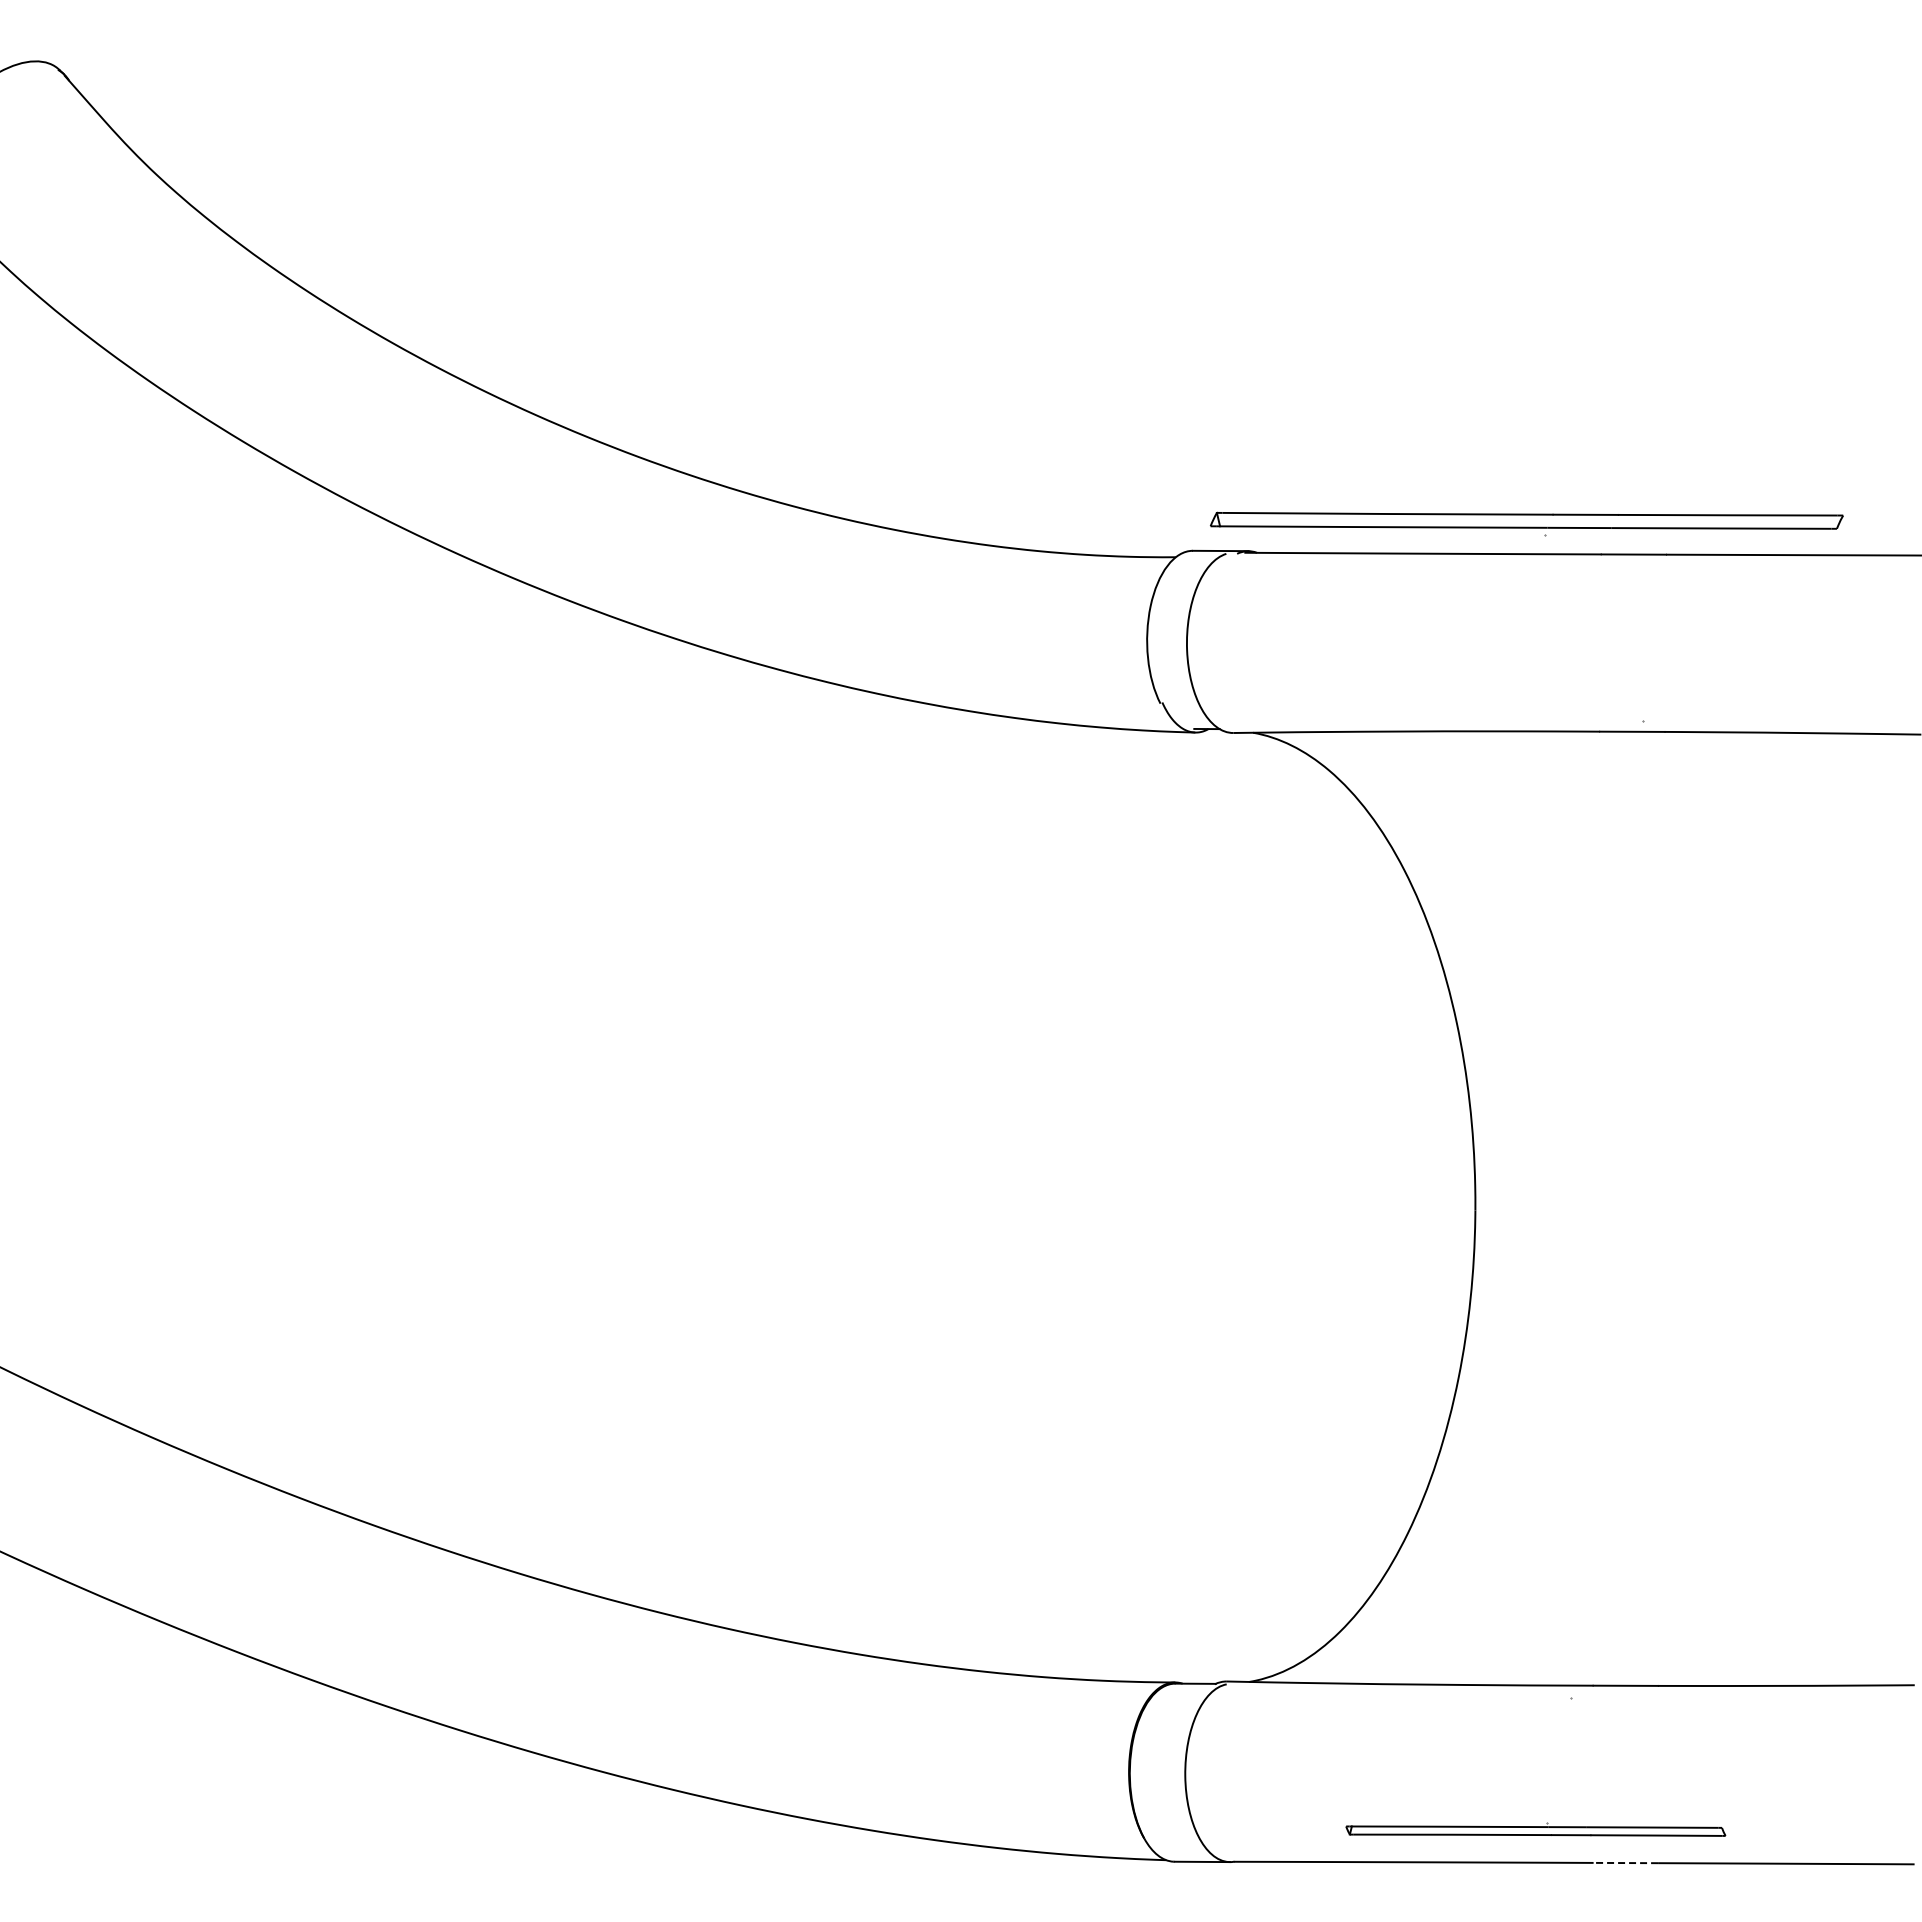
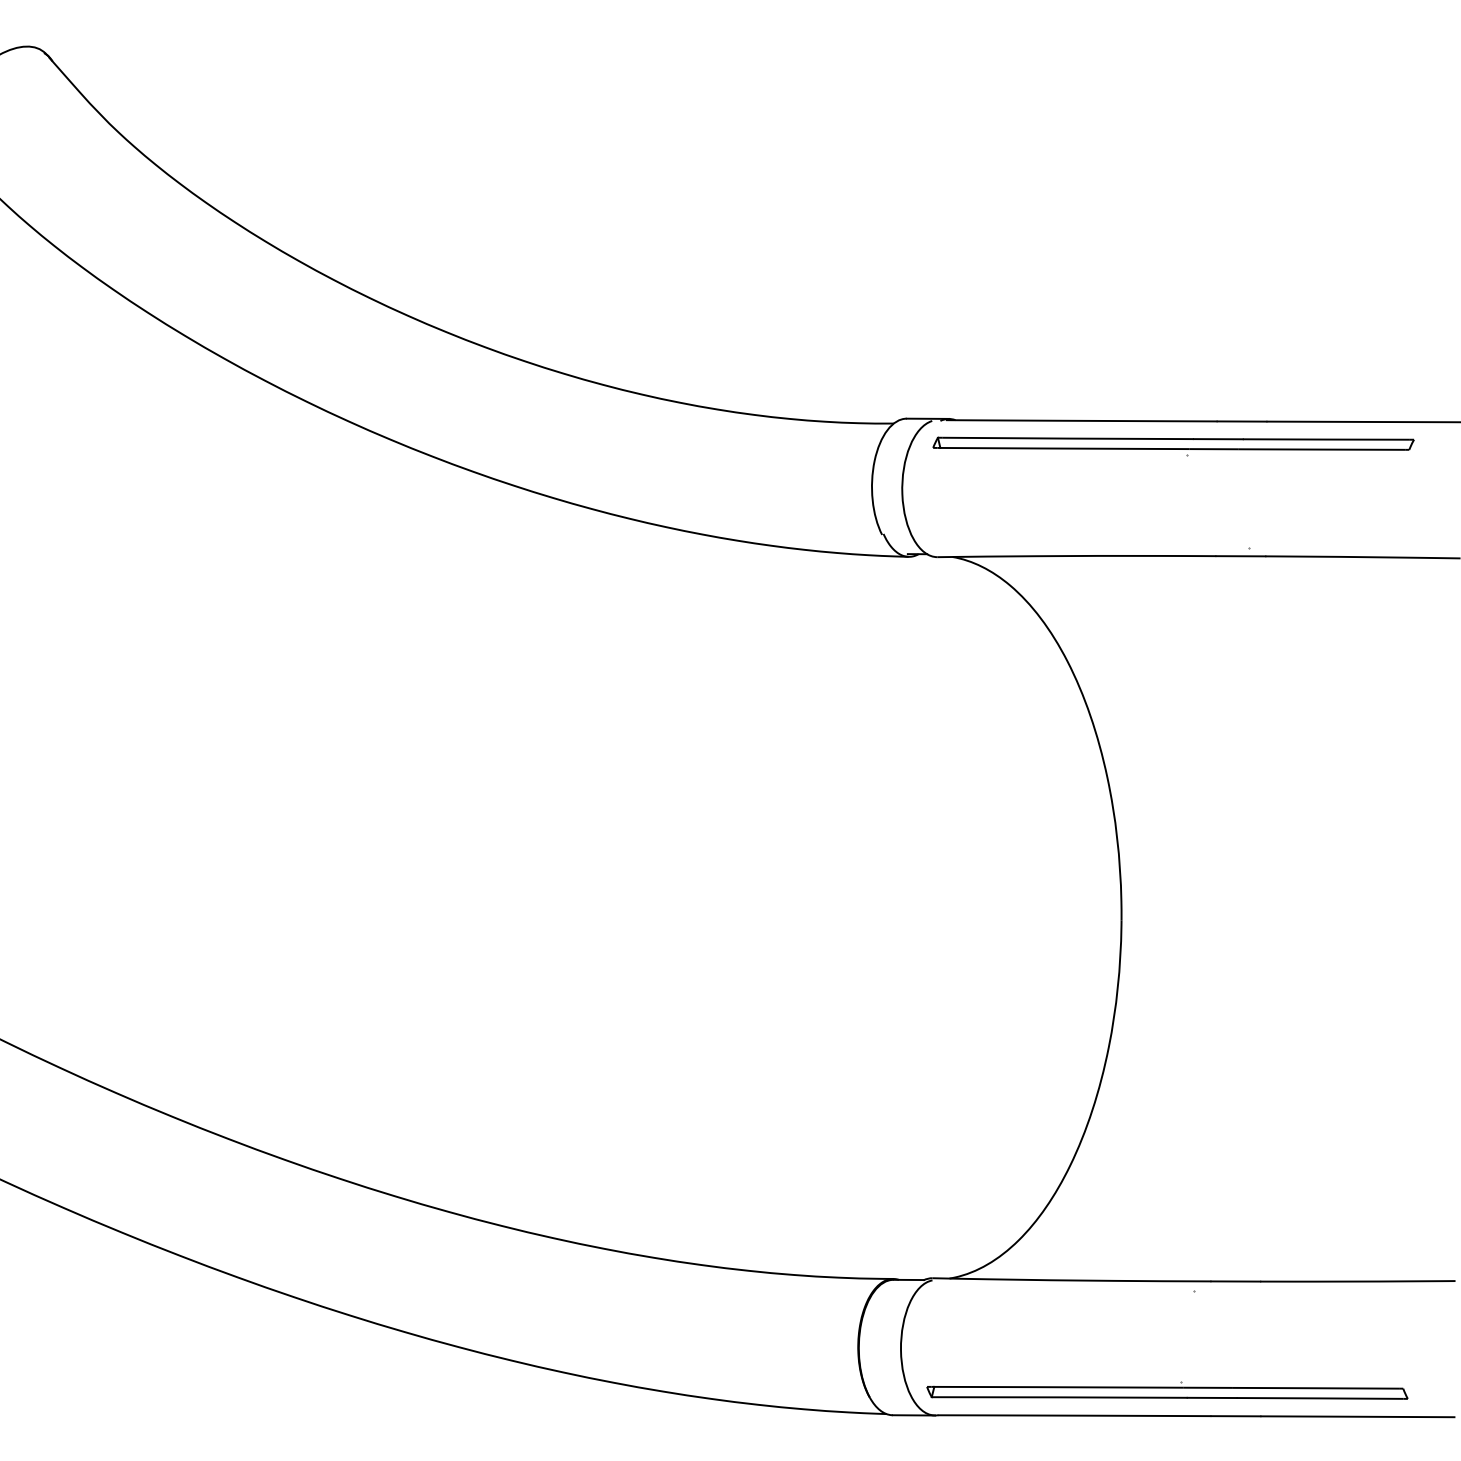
part: (1526, 523) -> (1173, 445), moved
part: (1535, 1829) -> (1167, 1390), size x1.67
line: (1625, 1863) -> (1235, 1416), dashed -> solid

